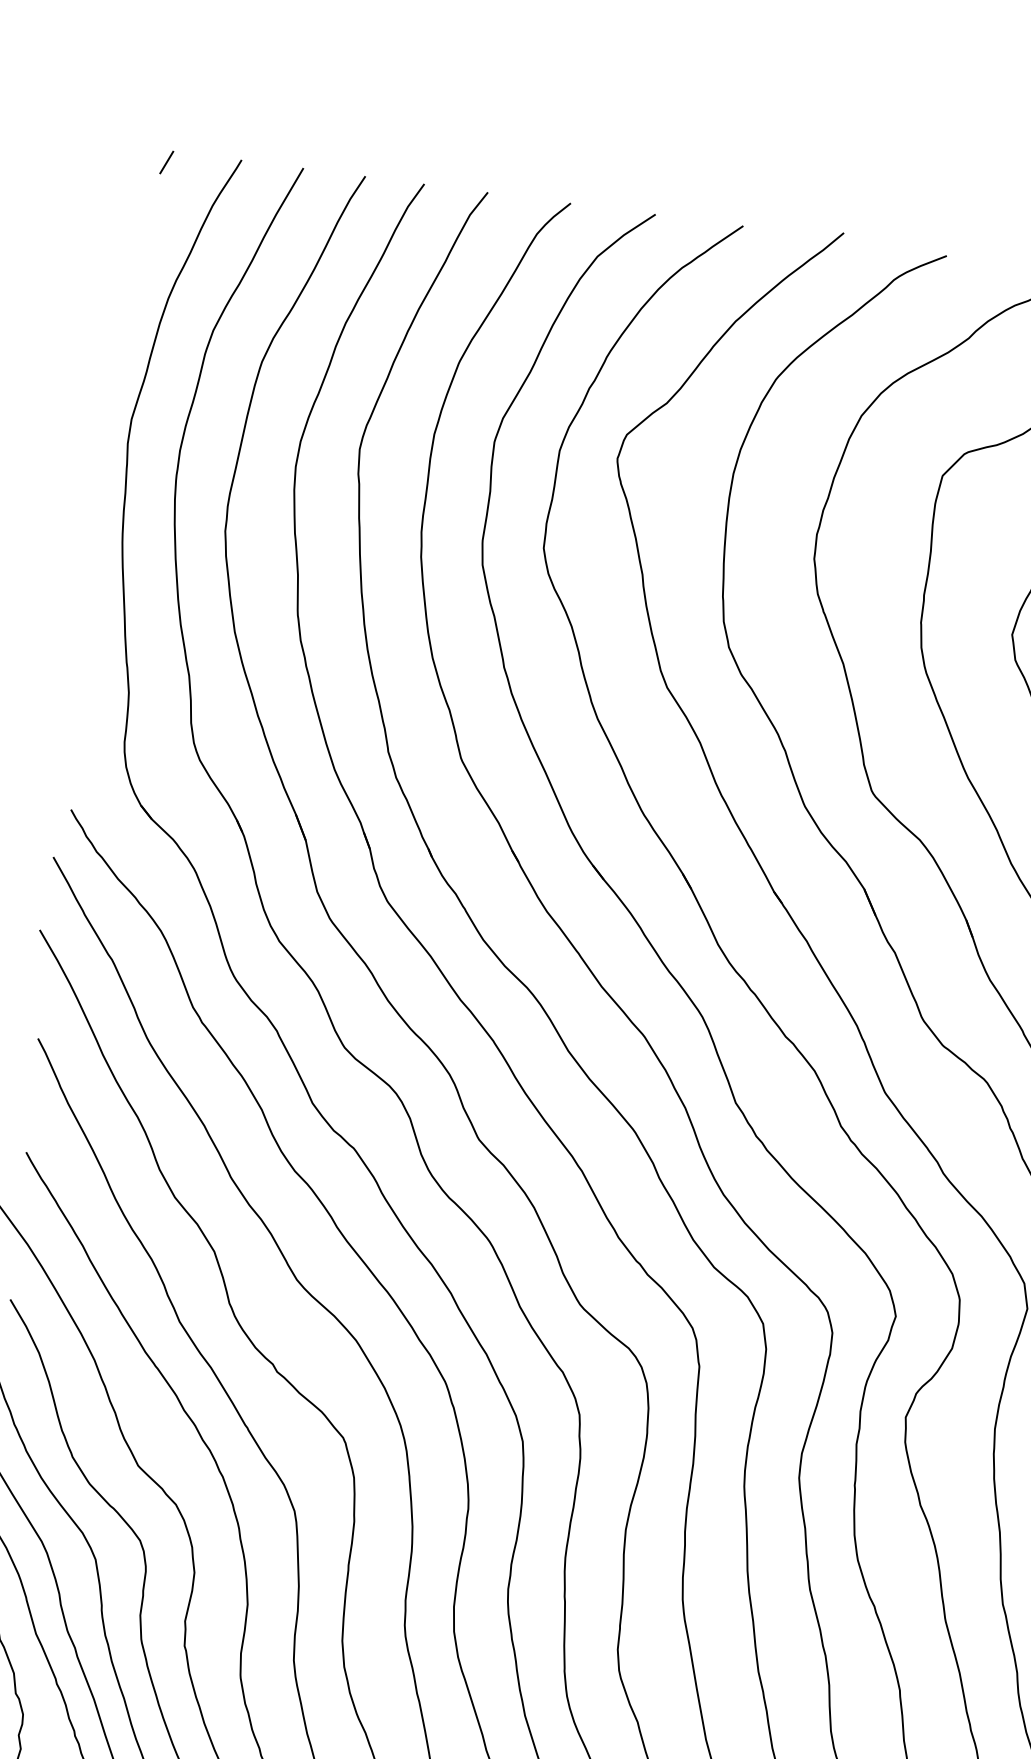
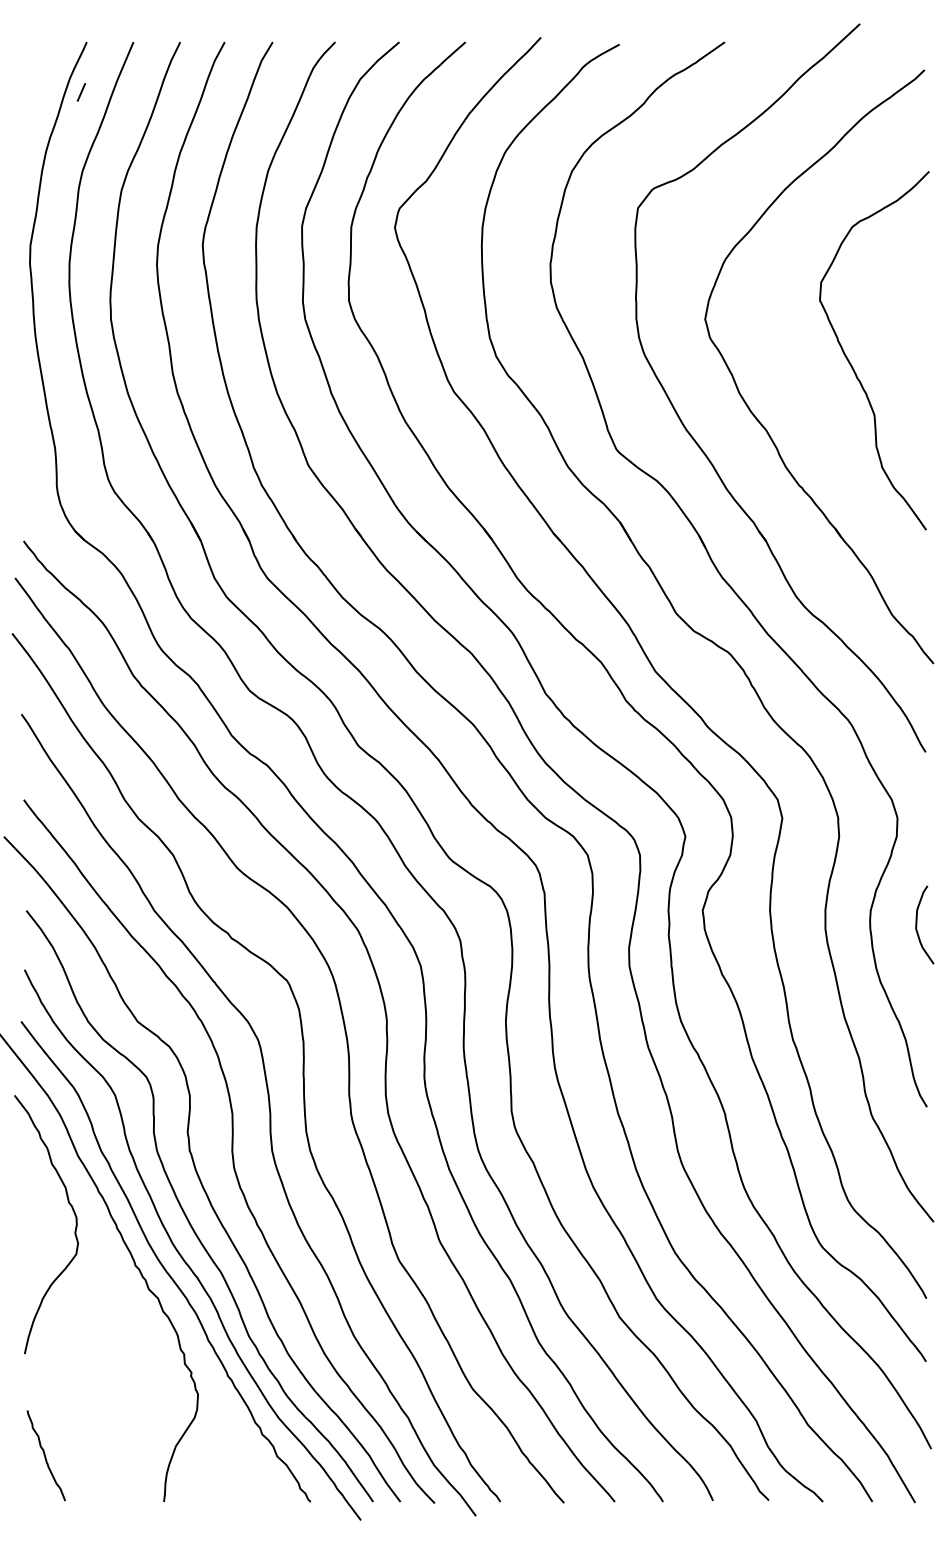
line: (166, 162) -> (81, 92), moved

